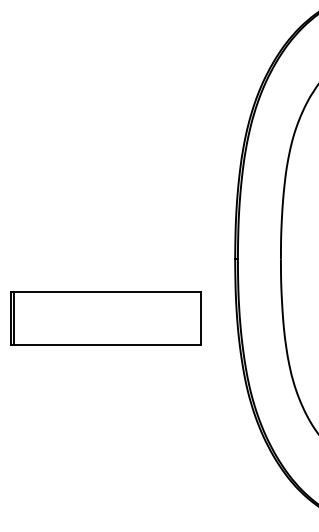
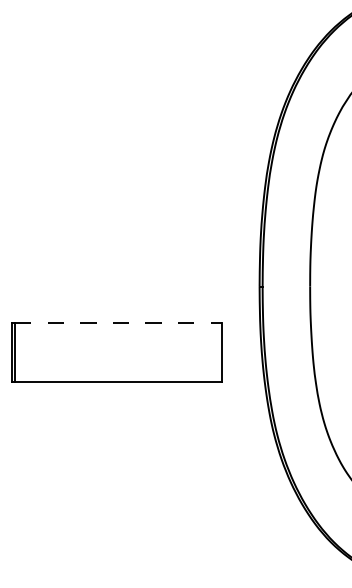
line: (107, 292) -> (118, 323), solid -> dashed

